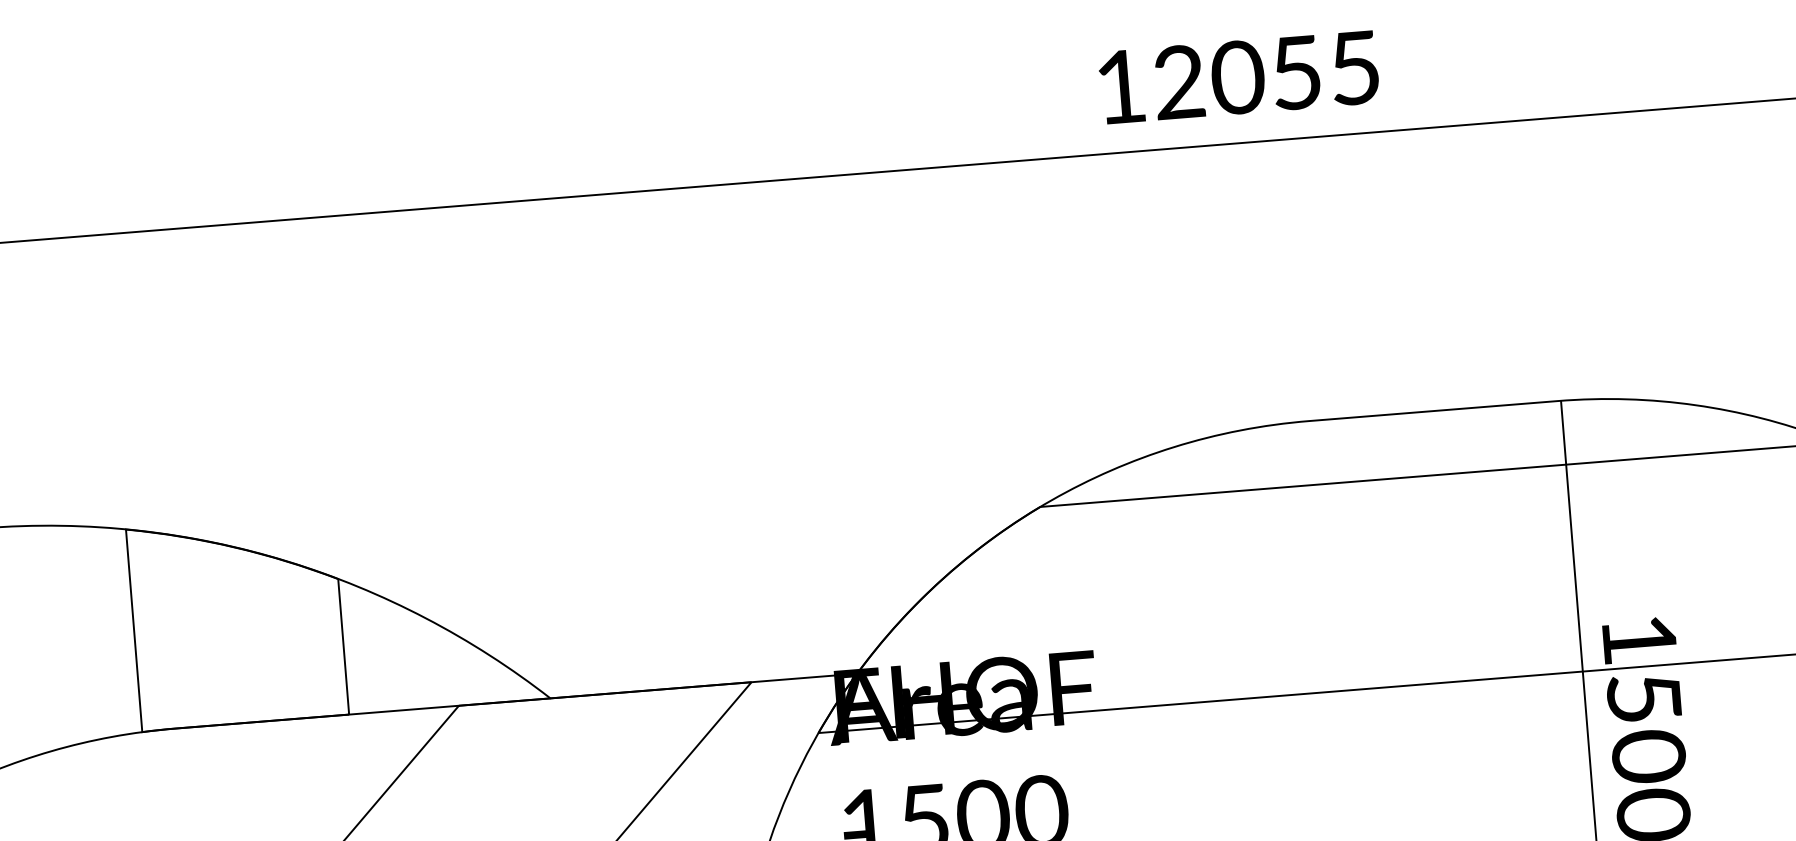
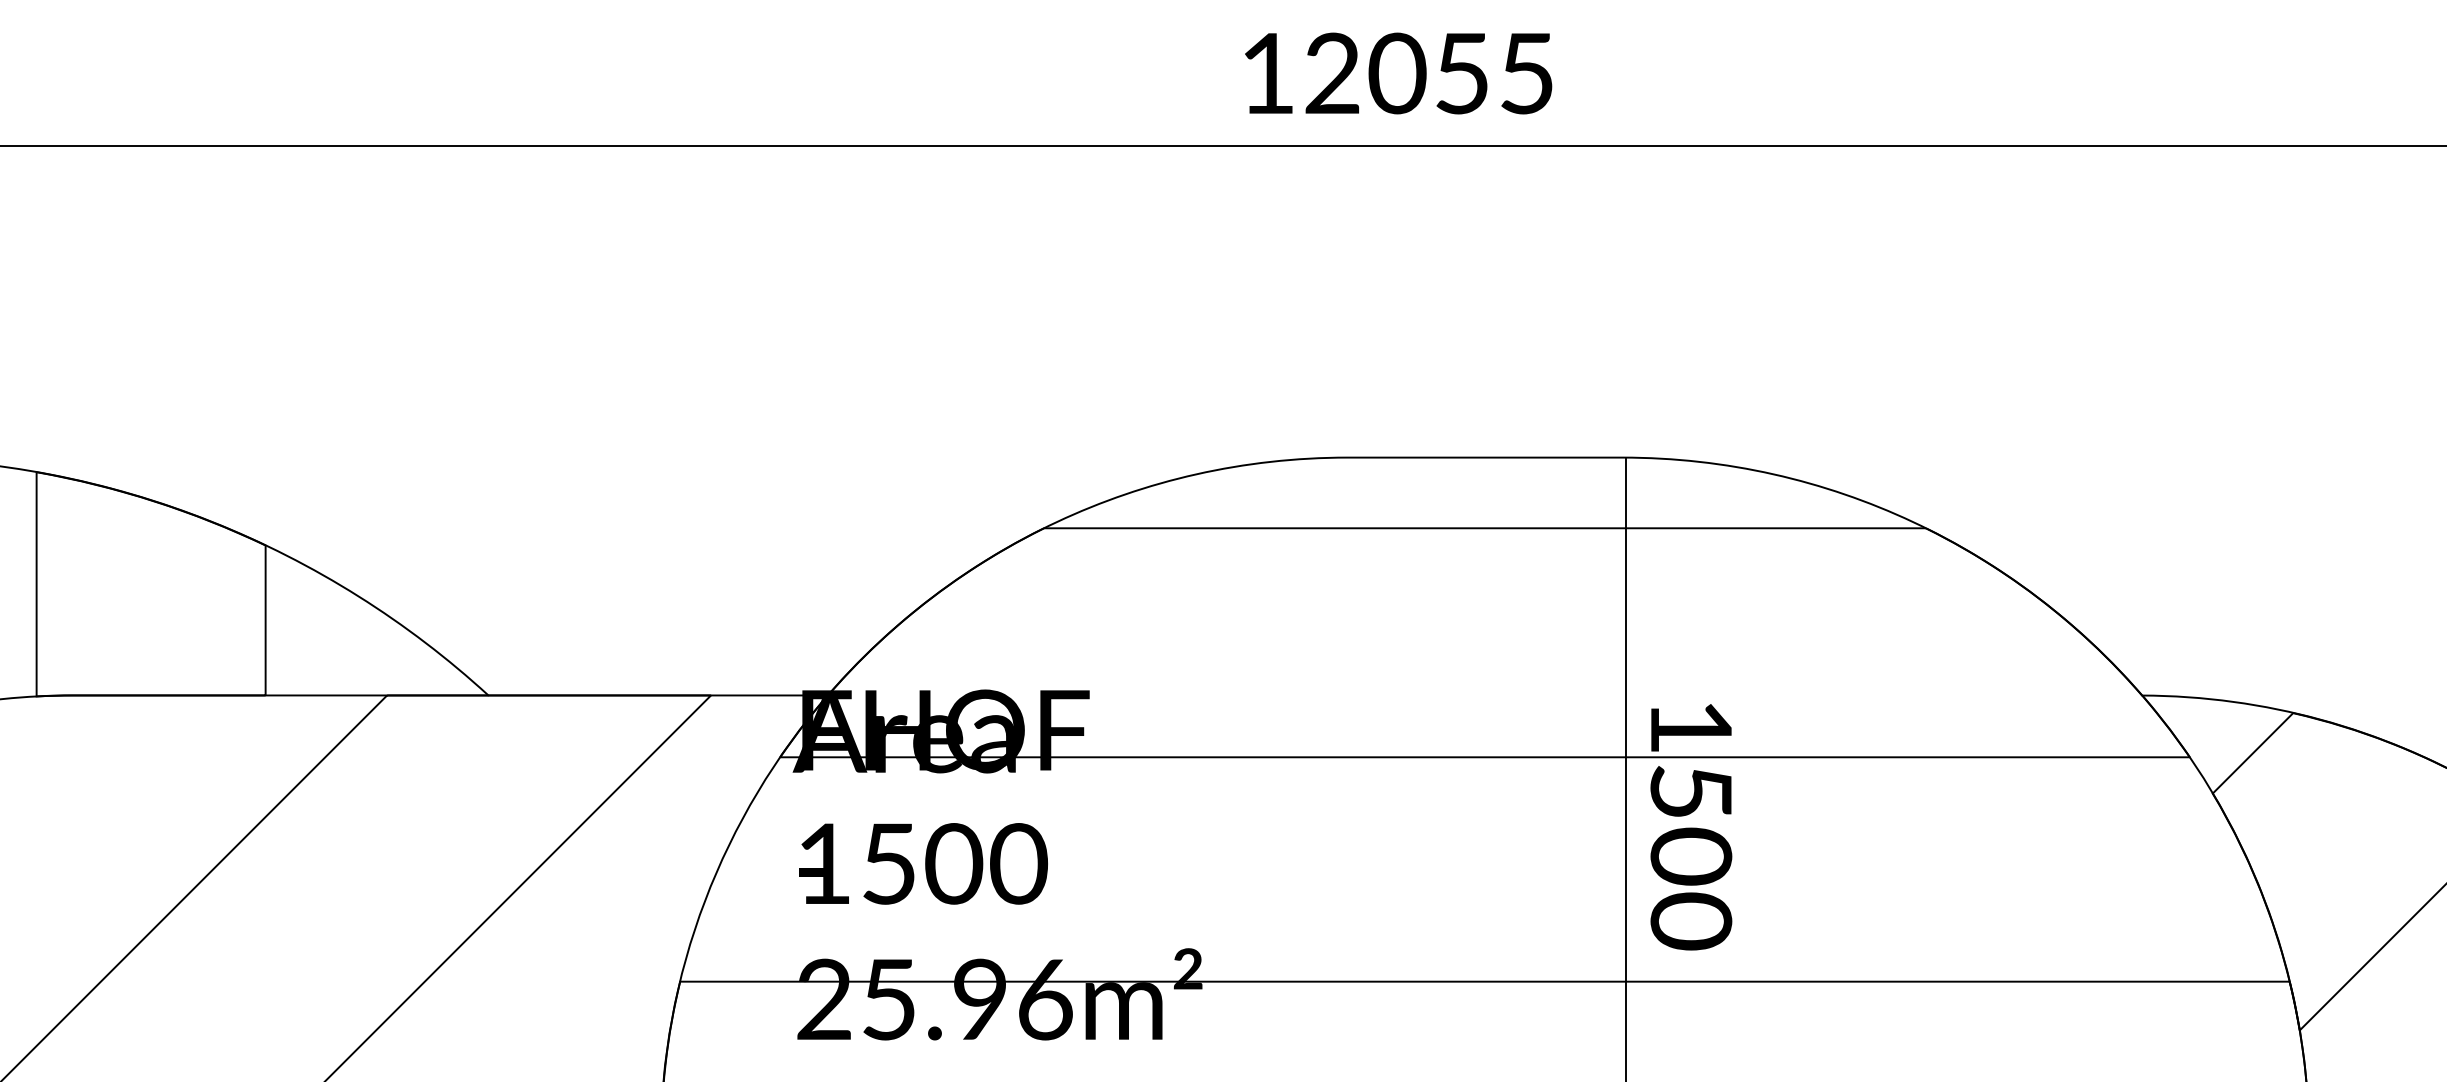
text: (1238, 77) -> (1398, 73), moved

